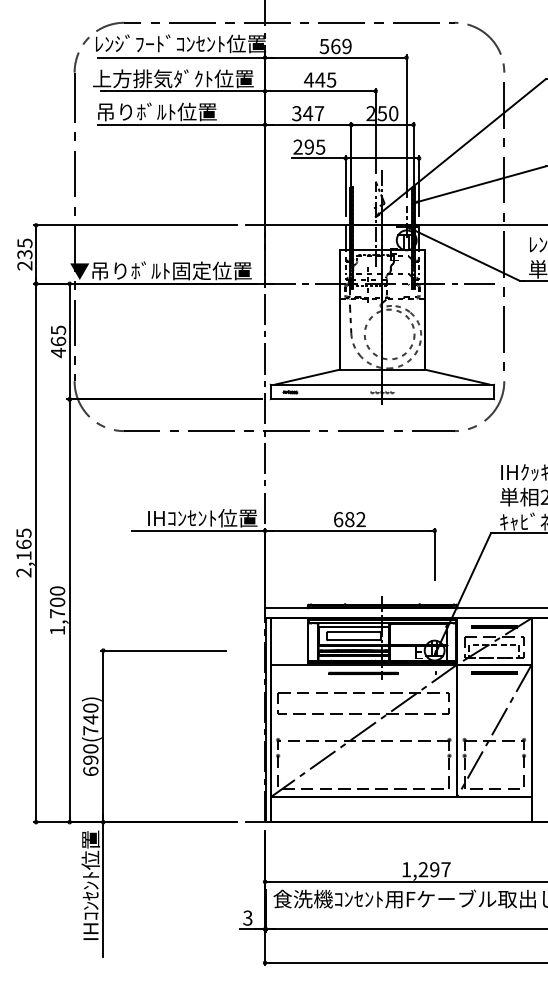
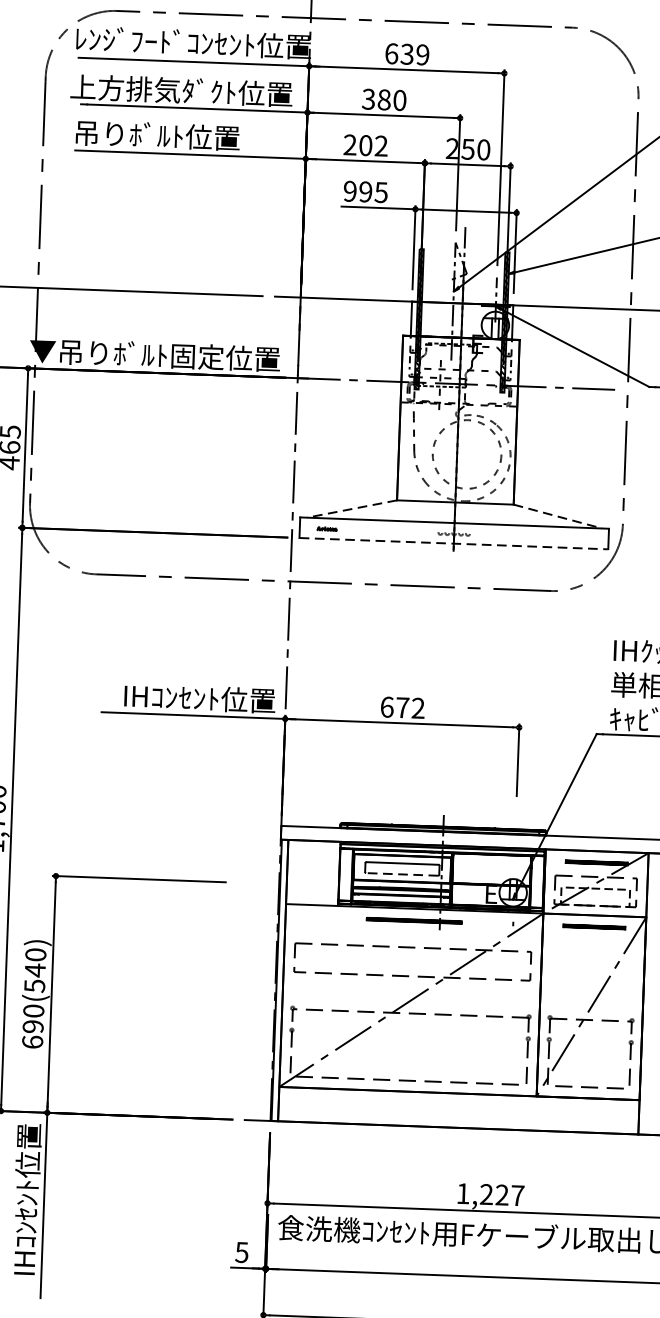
text: (329, 46) -> (398, 54), 569 -> 639
text: (319, 79) -> (383, 99), 445 -> 380
text: (308, 113) -> (366, 145), 347 -> 202
text: (297, 147) -> (349, 191), 295 -> 995
line: (307, 377) -> (351, 509), solid -> dashed
line: (457, 377) -> (558, 517), solid -> dashed
line: (382, 399) -> (453, 543), solid -> dashed
text: (349, 519) -> (402, 707), 682 -> 672
line: (353, 640) -> (401, 874), solid -> dashed
text: (90, 730) -> (34, 985), 690(740) -> 690(540)
text: (434, 869) -> (501, 1194), 1,297 -> 1,227
text: (247, 917) -> (241, 1251), 3 -> 5

